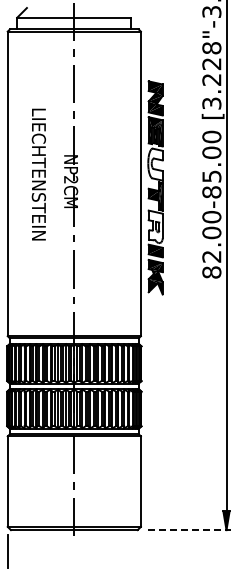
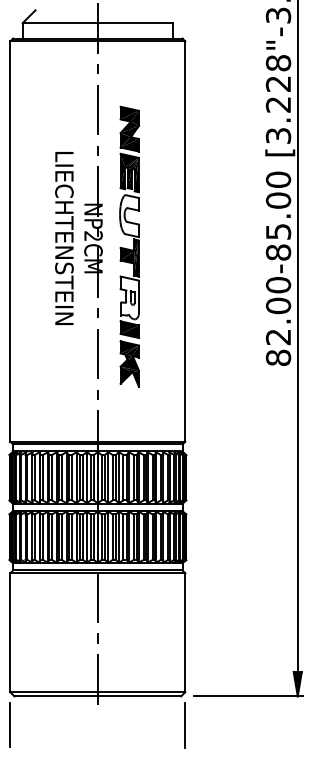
text: (38, 174) -> (63, 238), moved
part: (155, 187) -> (129, 246), moved
line: (189, 530) -> (249, 696), dashed -> solid
line: (140, 552) -> (184, 725), added

